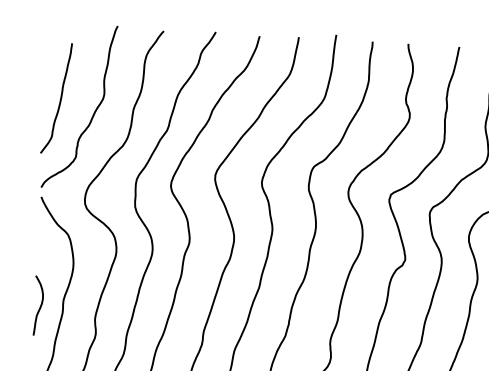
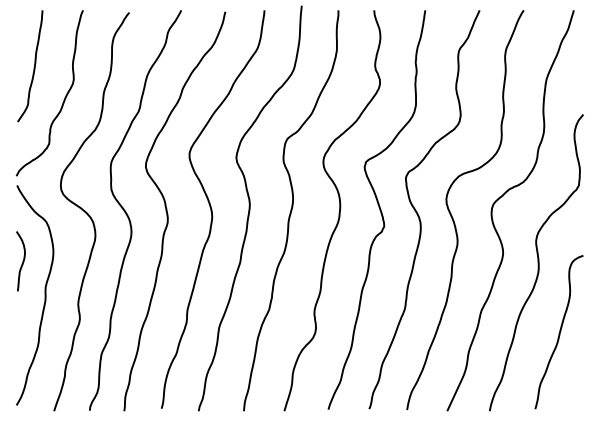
curve: (59, 99) -> (33, 67), moved
curve: (40, 306) -> (22, 261), moved

